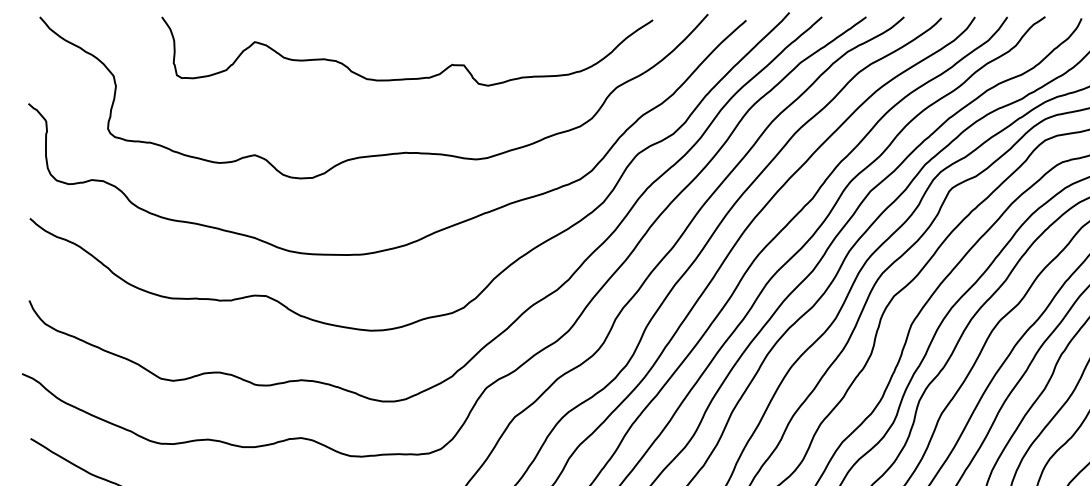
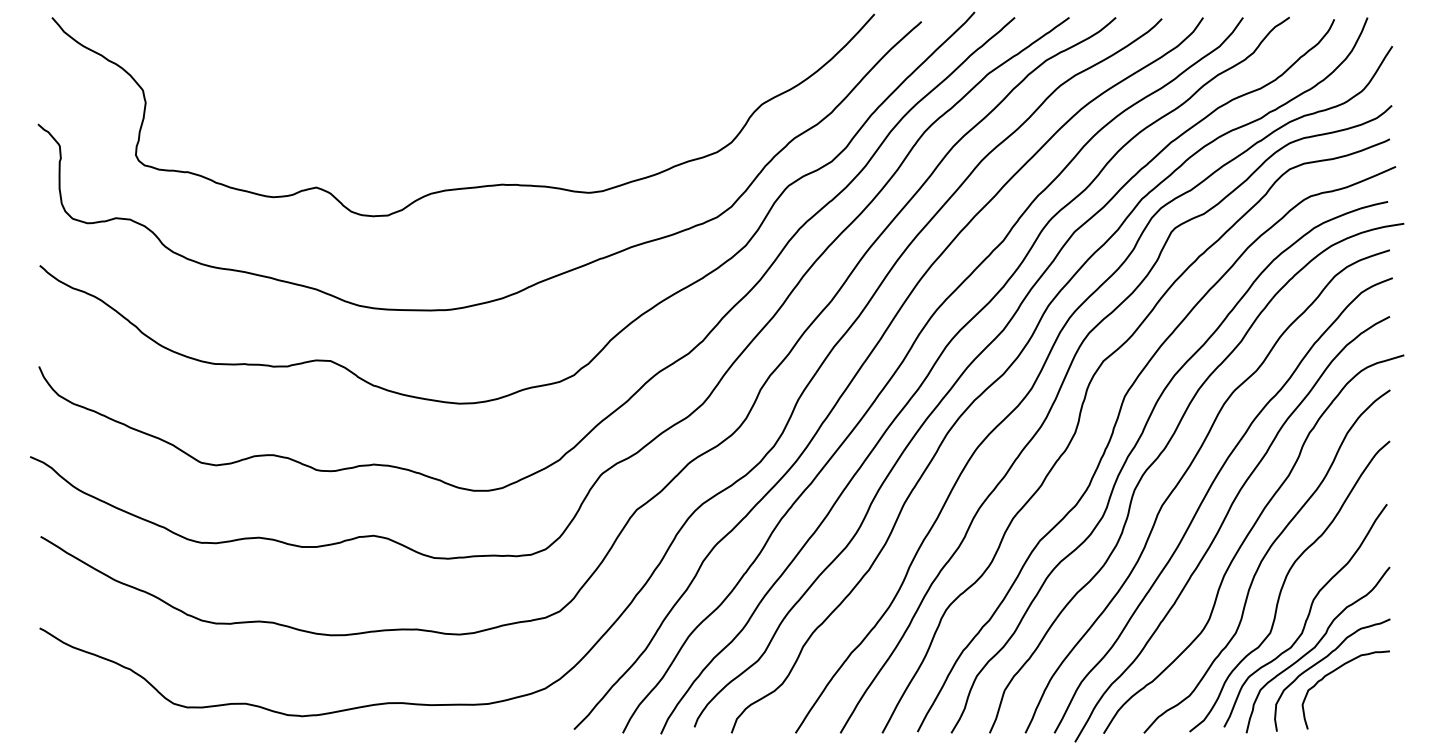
curve: (413, 77) -> (511, 92), removed

